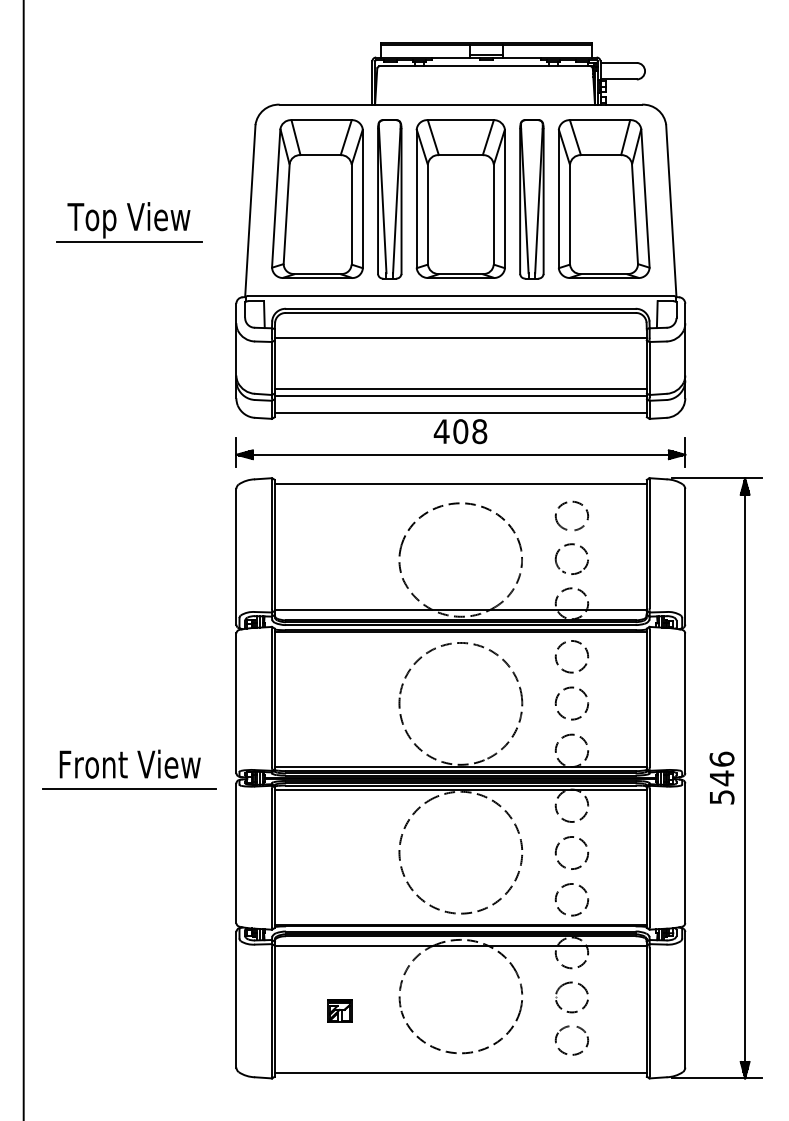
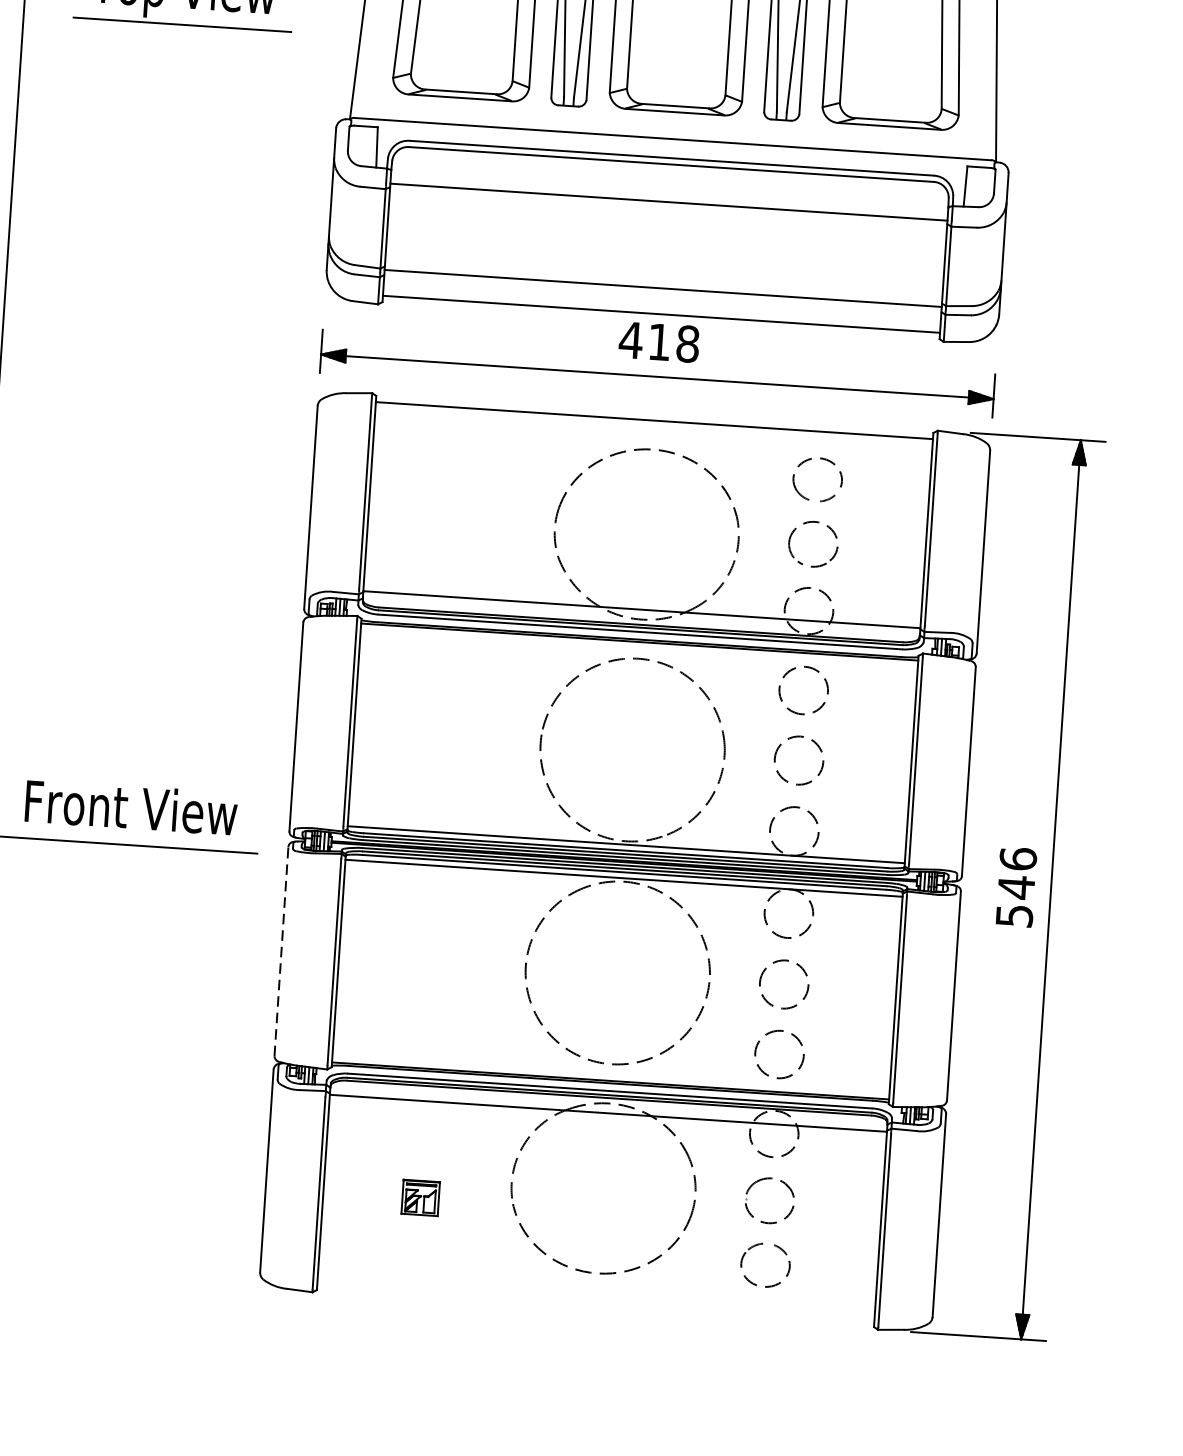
line: (460, 388) -> (663, 277), removed
text: (460, 431) -> (659, 341), 408 -> 418
line: (236, 853) -> (281, 951), solid -> dashed
line: (460, 1072) -> (595, 1302), removed

